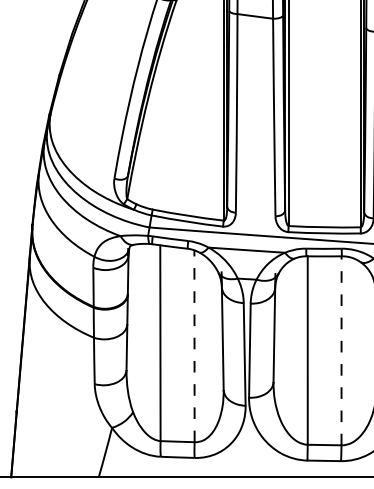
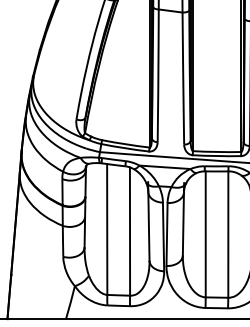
line: (195, 346) -> (130, 231), dashed -> solid
line: (341, 350) -> (228, 234), dashed -> solid

